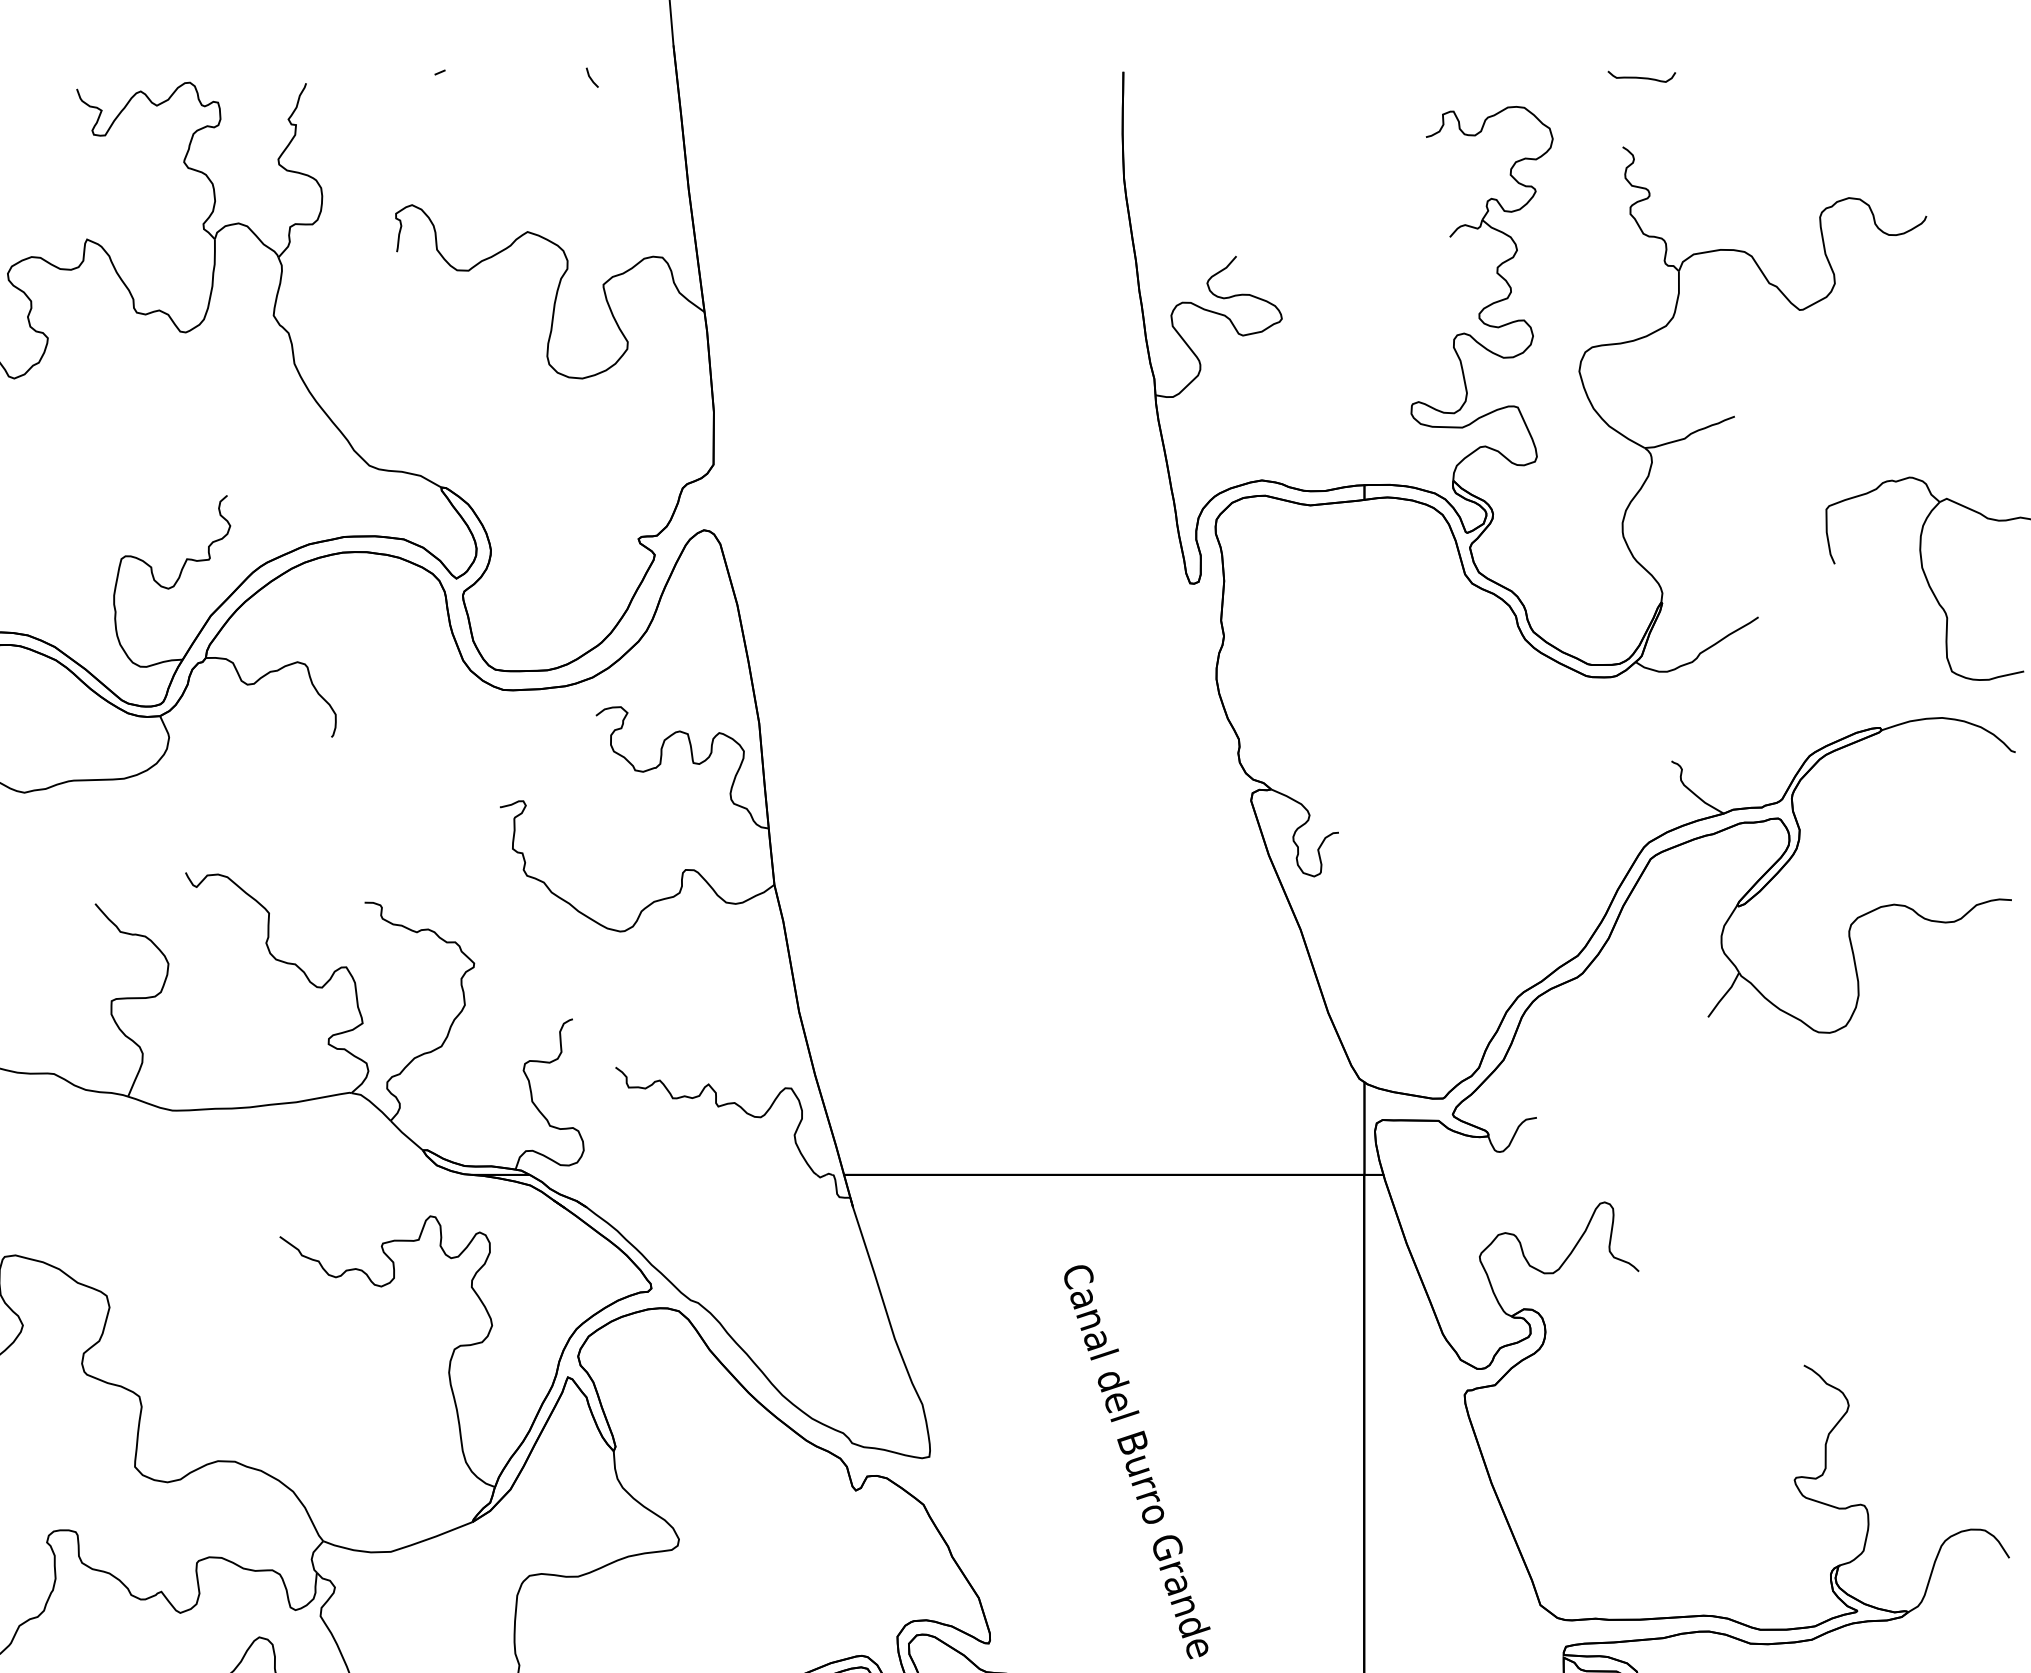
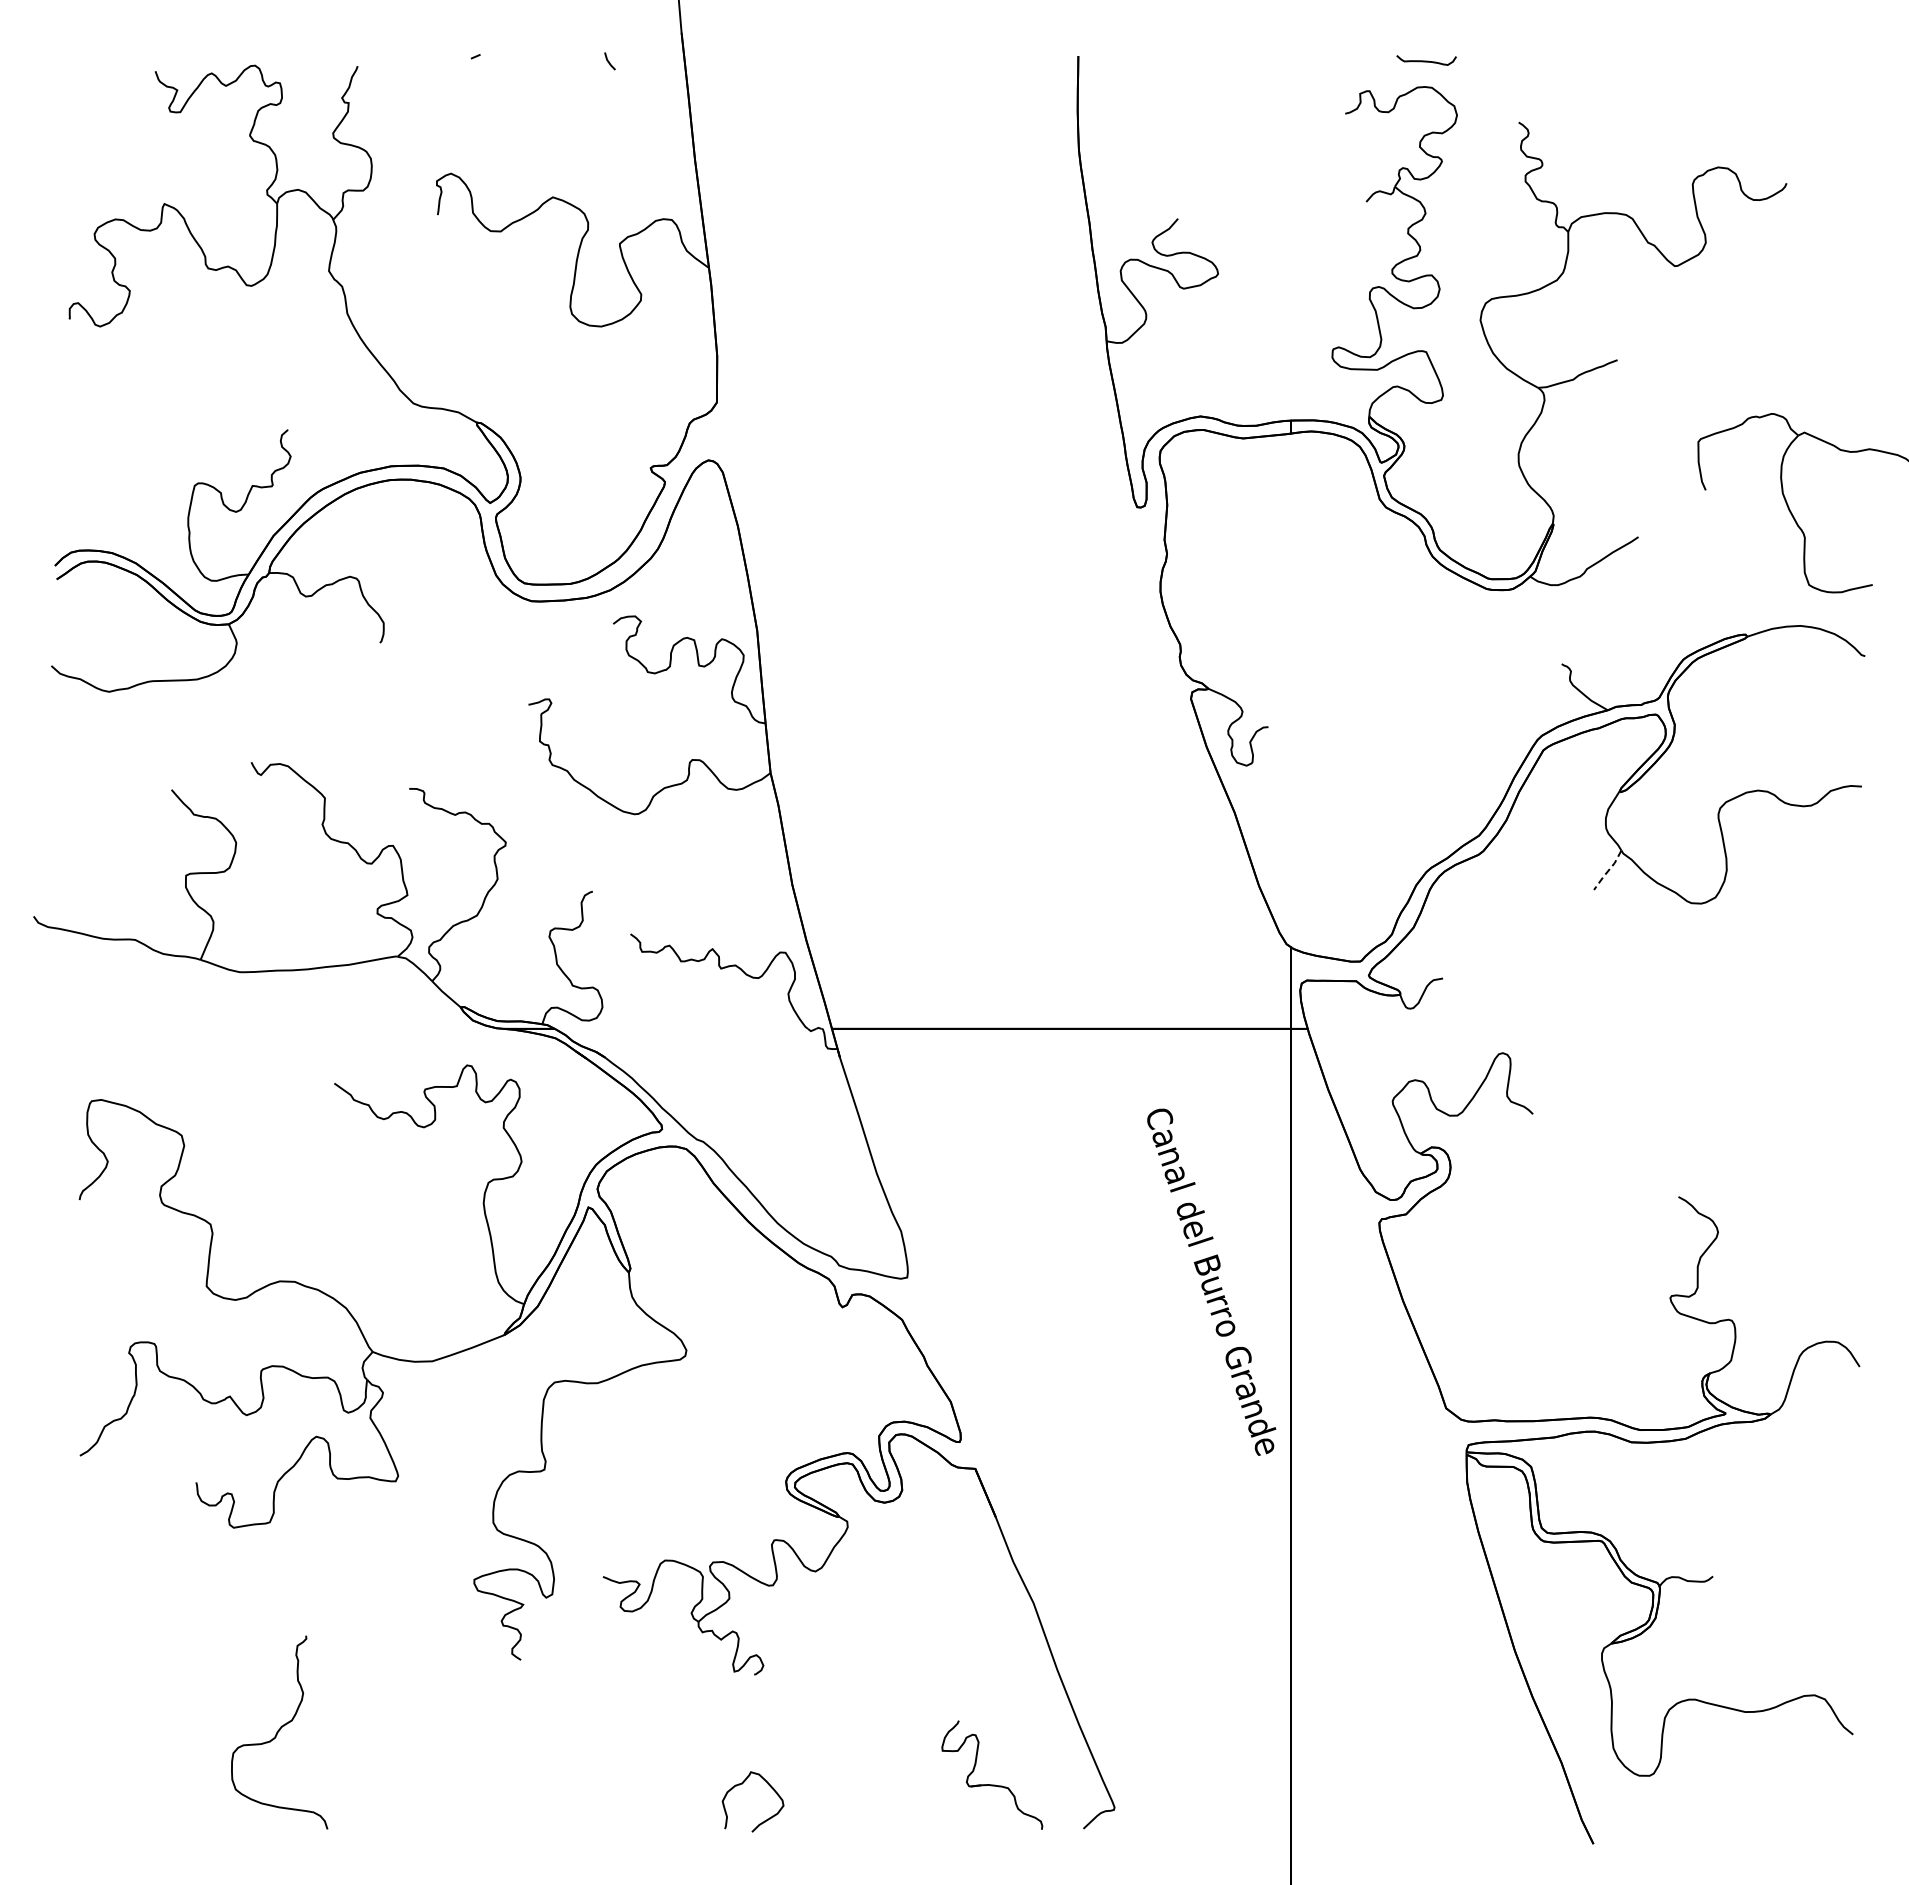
curve: (1641, 76) -> (1426, 60), moved
line: (1724, 995) -> (1608, 870), solid -> dashed
text: (1137, 1461) -> (1211, 1281), moved

